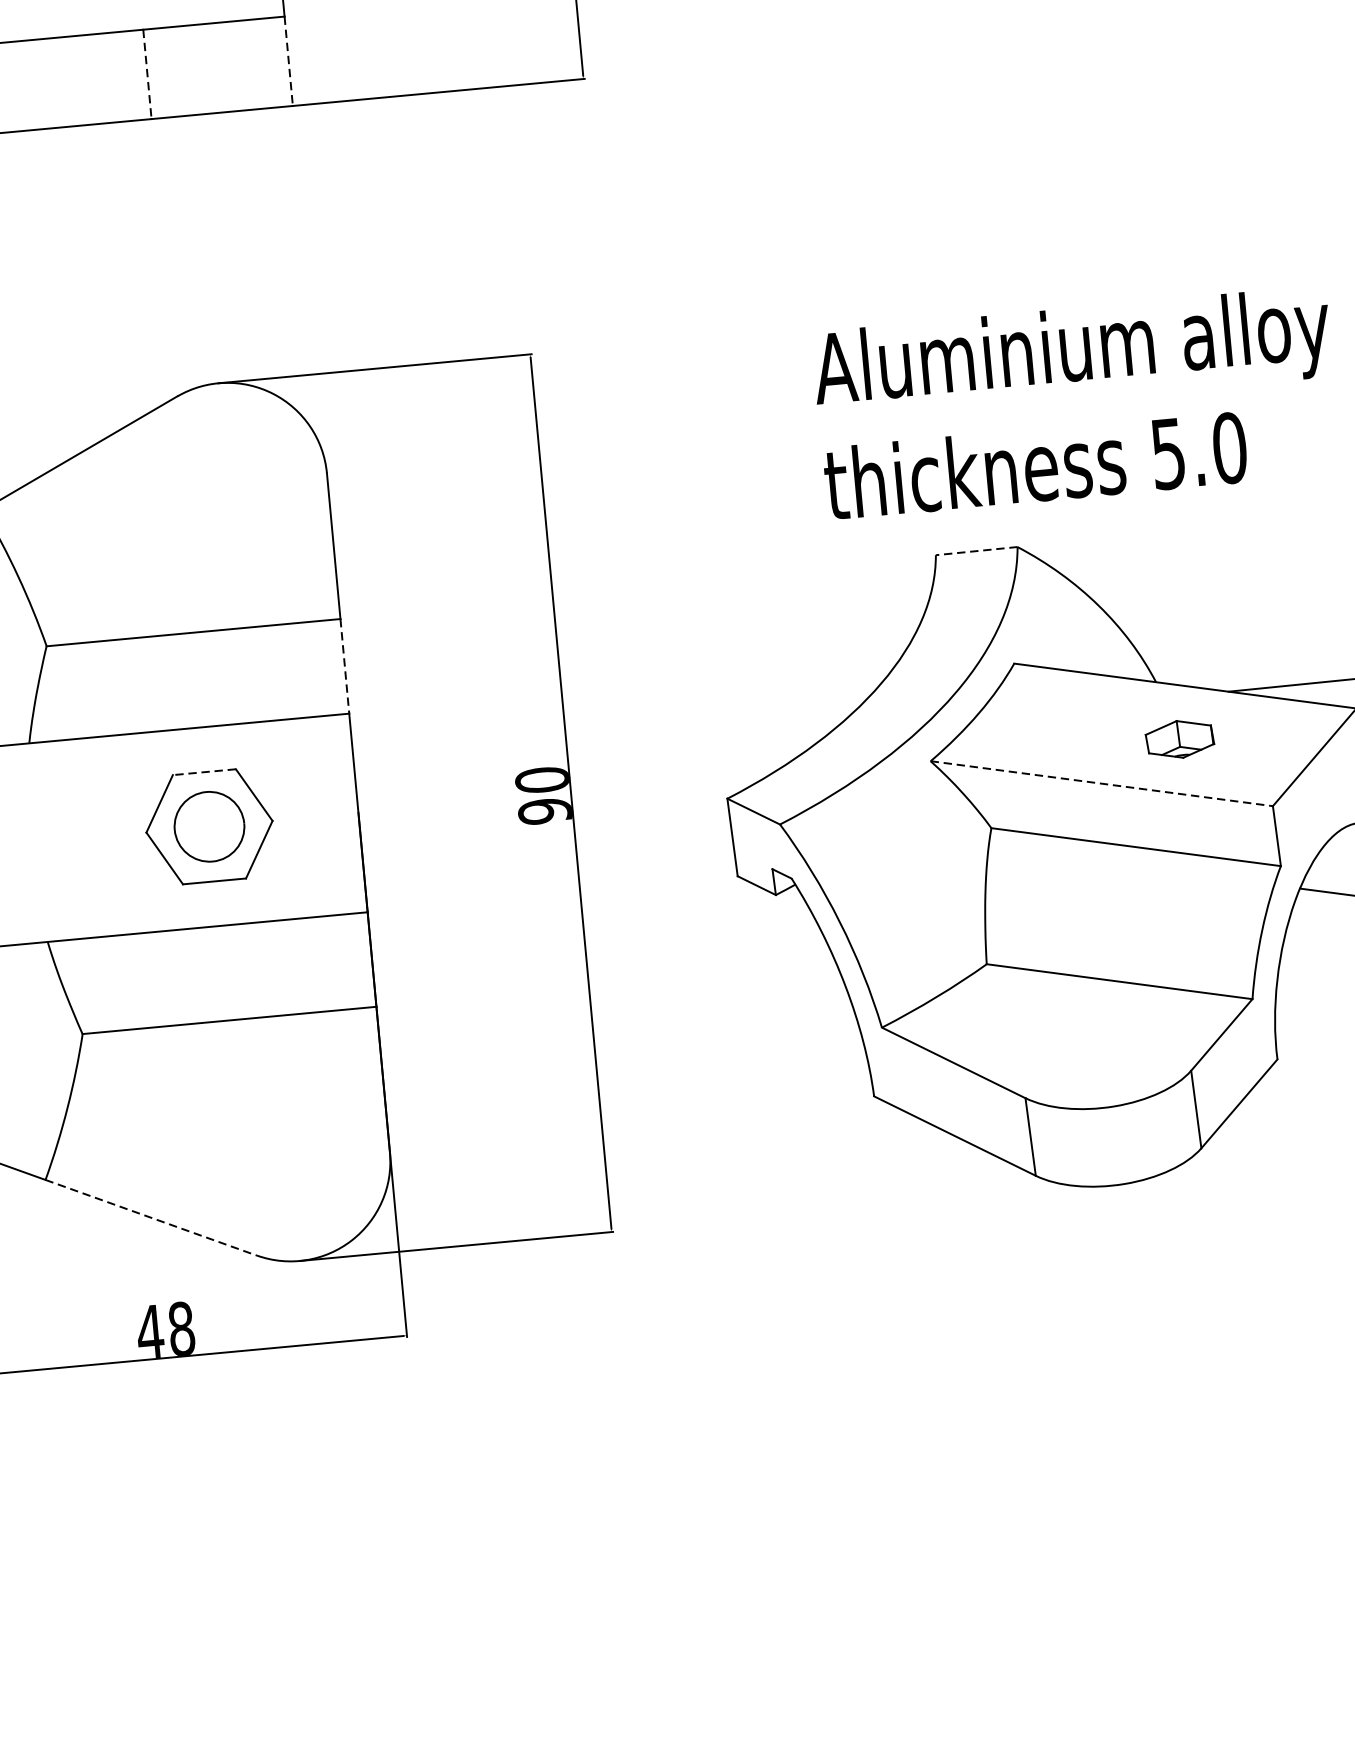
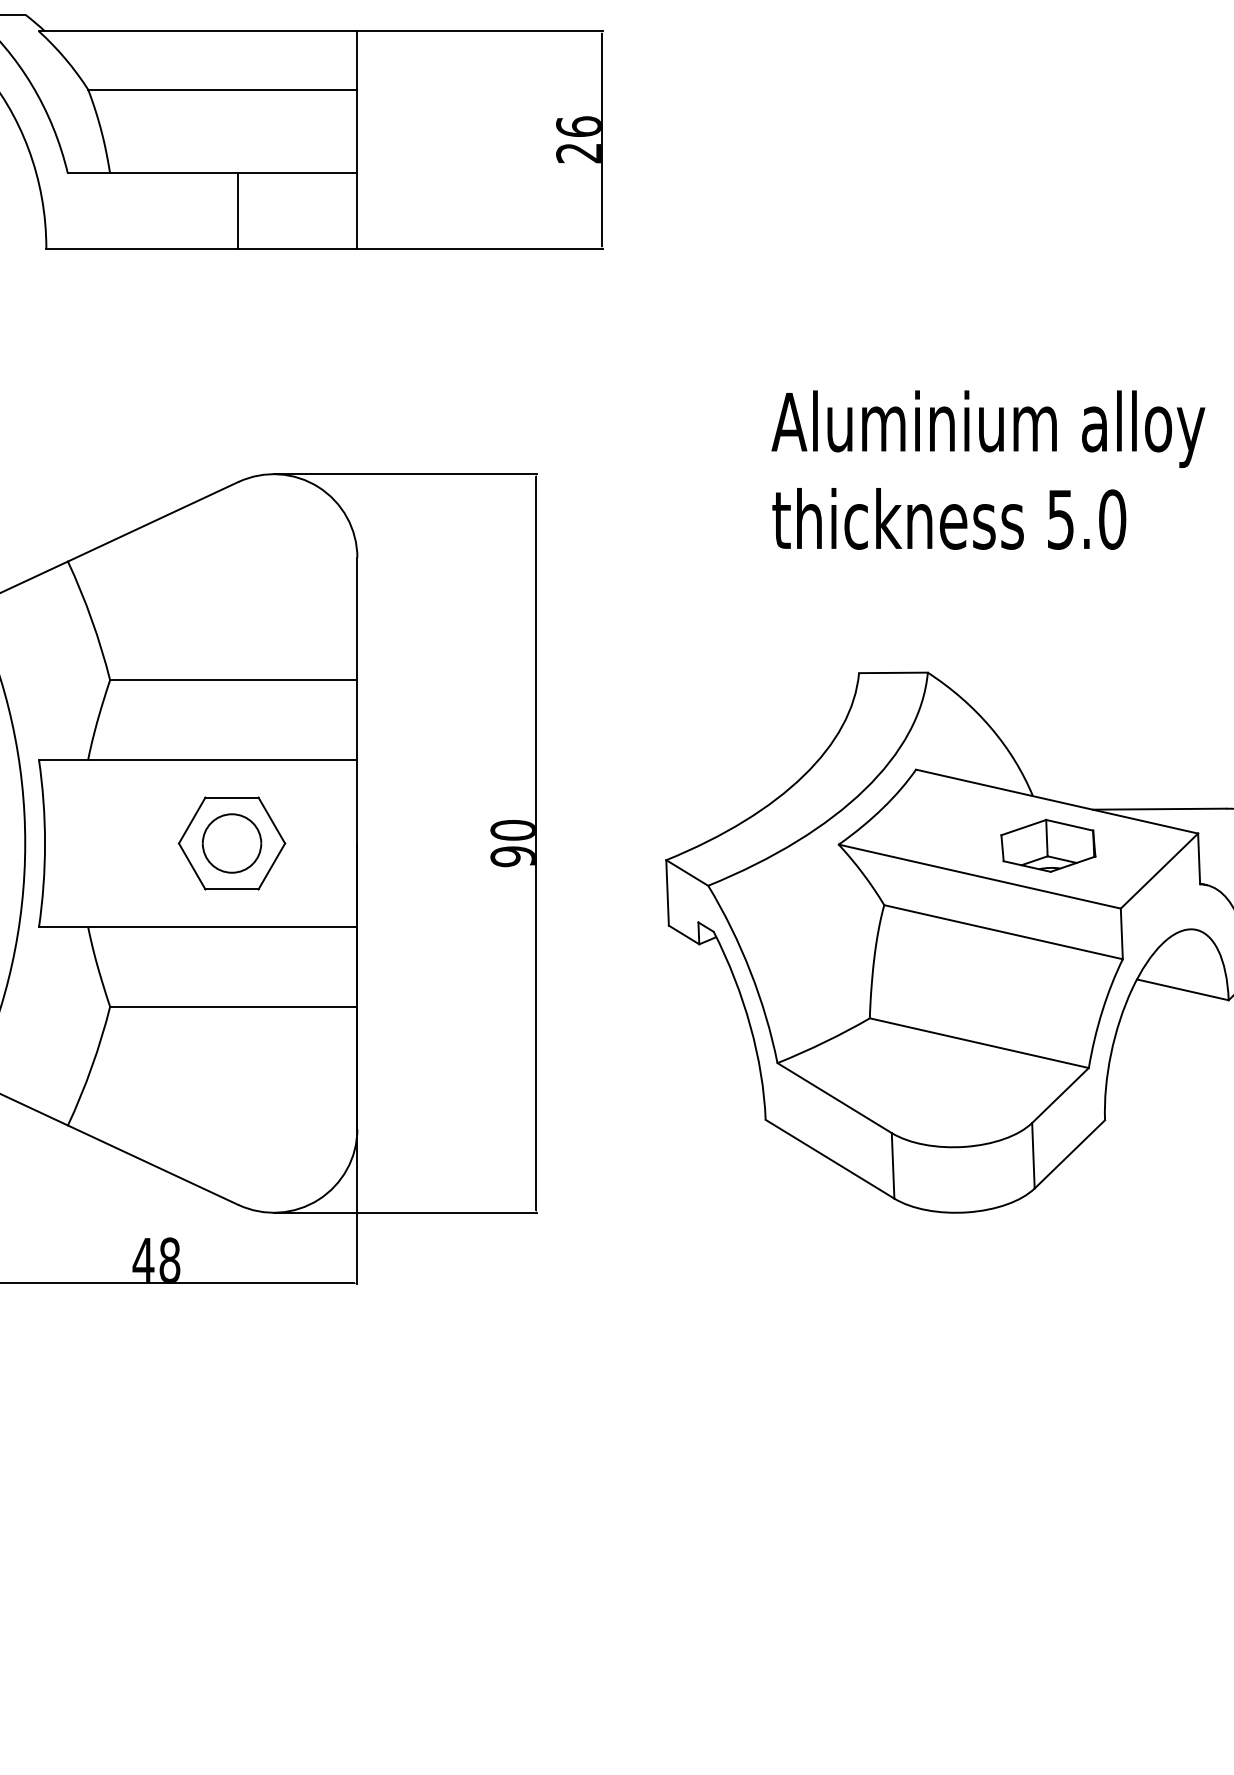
line: (288, 61) -> (357, 211), dashed -> solid
line: (147, 74) -> (238, 211), dashed -> solid
text: (1076, 402) -> (988, 469), moved
line: (975, 550) -> (892, 672), dashed -> solid
line: (345, 666) -> (357, 720), dashed -> solid
part: (1180, 739) -> (1048, 845), size x1.67
line: (204, 772) -> (232, 797), dashed -> solid
line: (1101, 783) -> (979, 876), dashed -> solid
line: (151, 1218) -> (153, 1165), dashed -> solid

